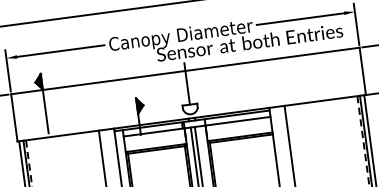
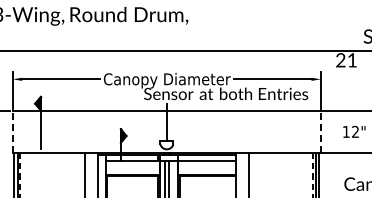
line: (362, 70) -> (320, 131), solid -> dashed
line: (13, 117) -> (12, 131), solid -> dashed

